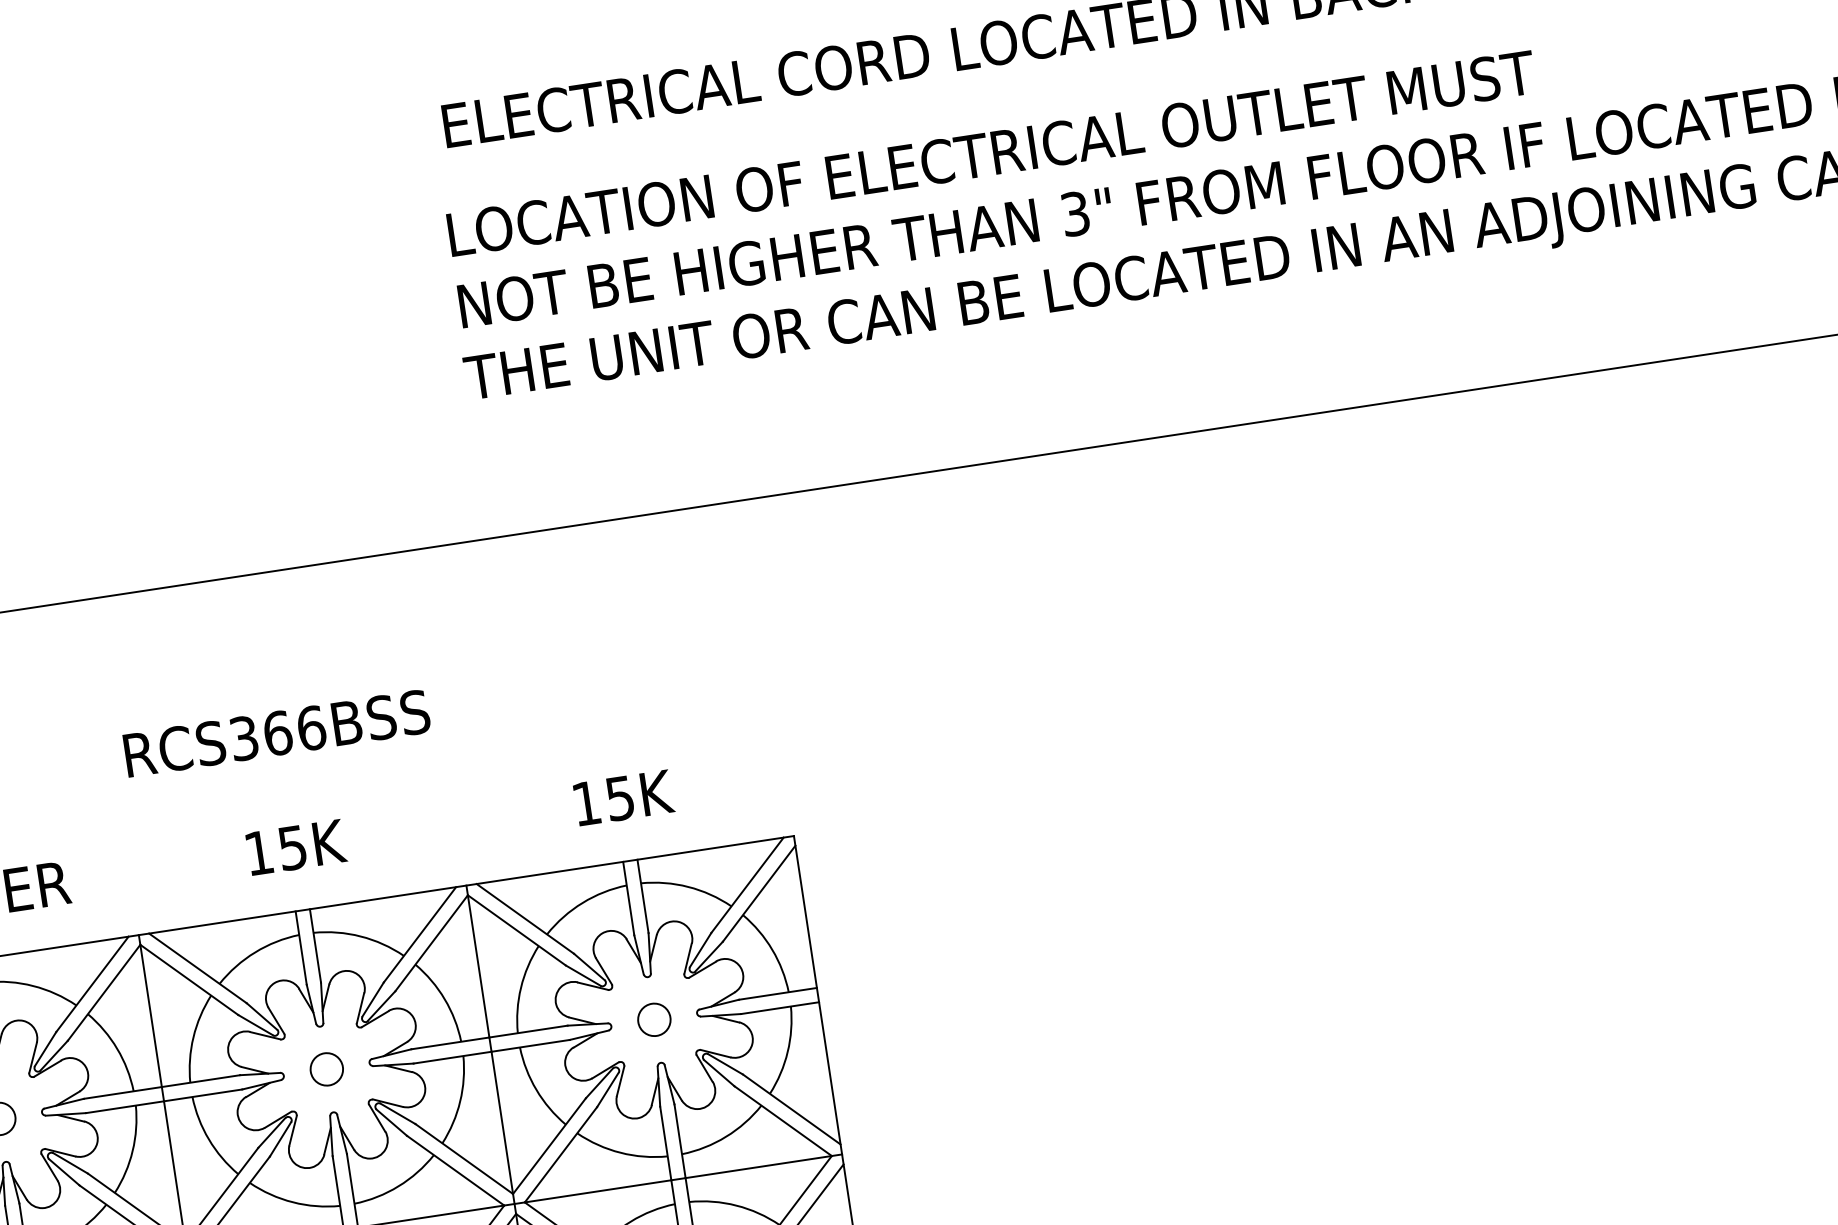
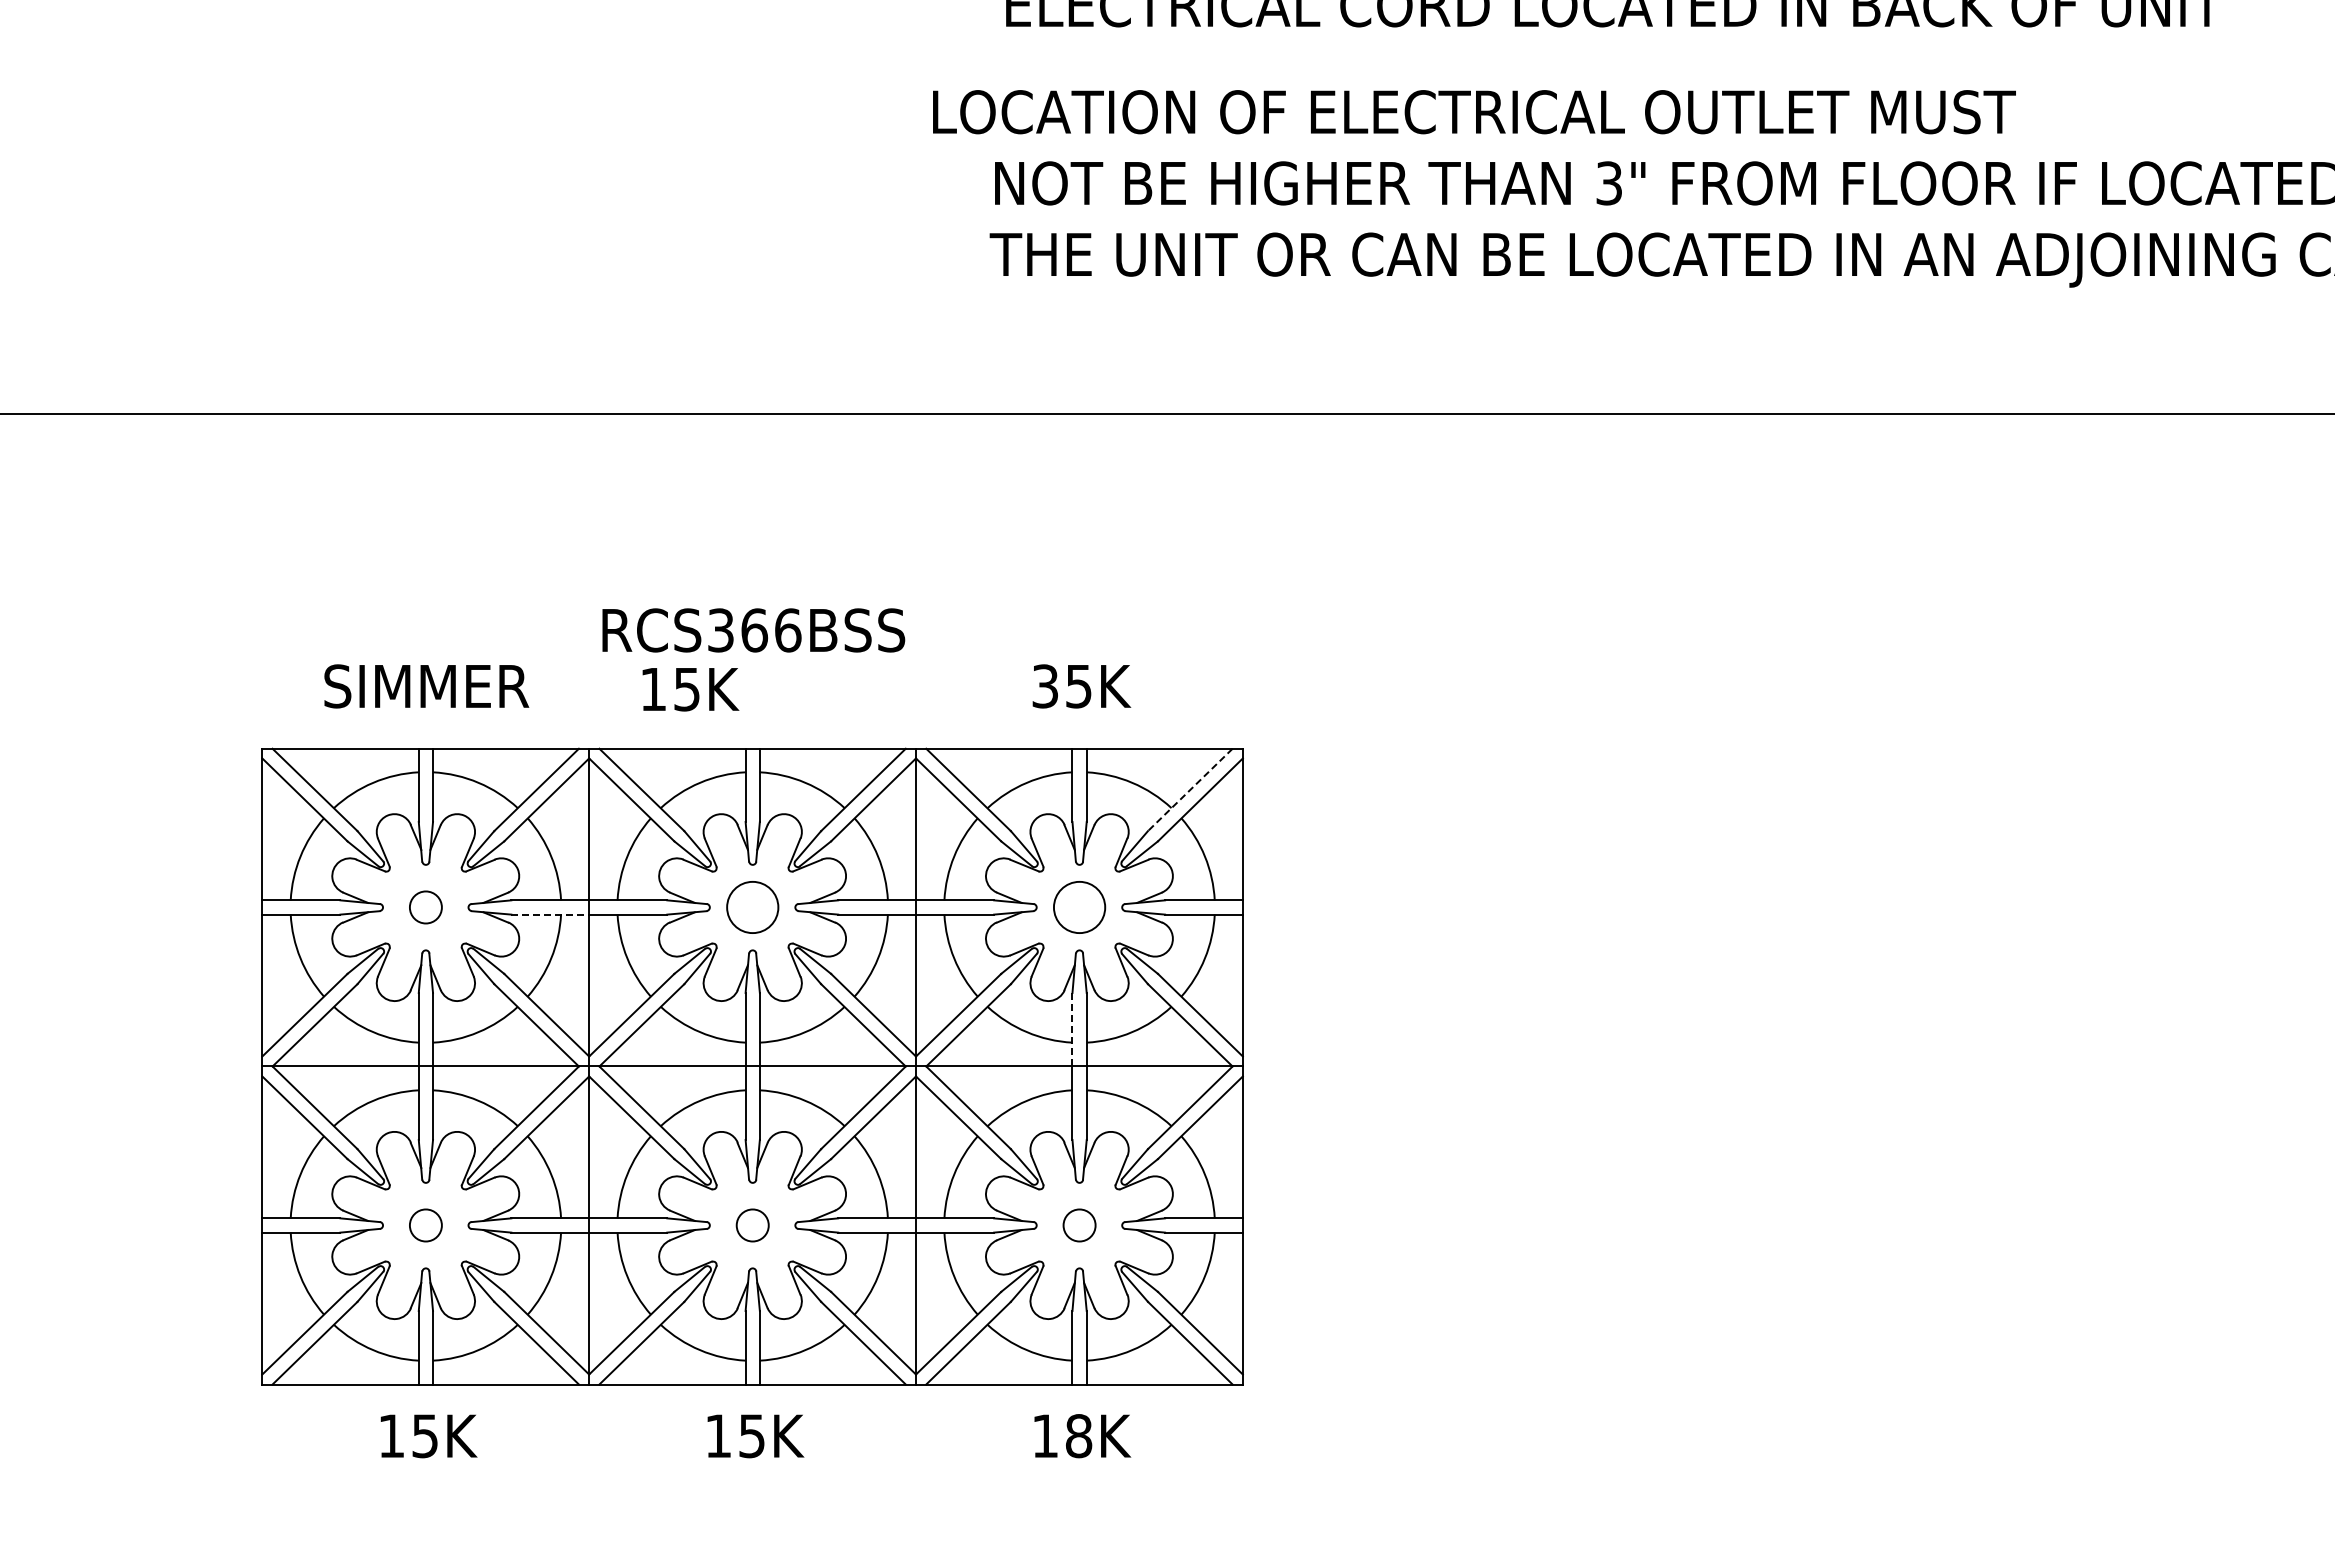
text: (991, 153) -> (1474, 112), moved
text: (276, 733) -> (753, 630), moved
text: (585, 803) -> (1044, 686), 15K -> 35K
text: (296, 847) -> (690, 689), moved
line: (746, 885) -> (1189, 790), solid -> dashed
circle: (654, 1019) -> (1079, 907), size x1.6
circle: (326, 1069) -> (752, 907), size x1.6
line: (125, 1107) -> (550, 914), solid -> dashed
line: (665, 1143) -> (1072, 1029), solid -> dashed

